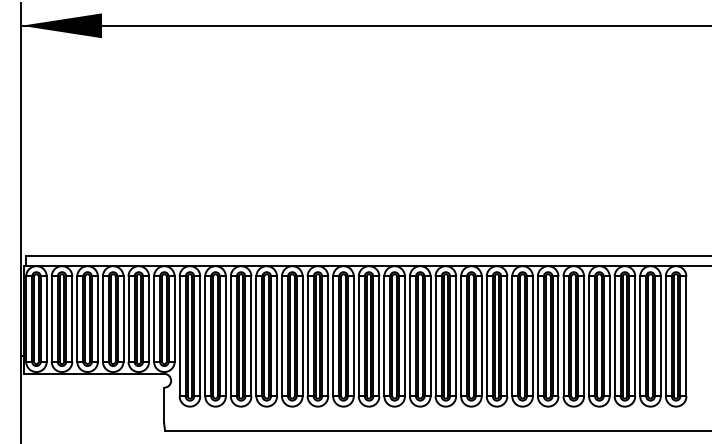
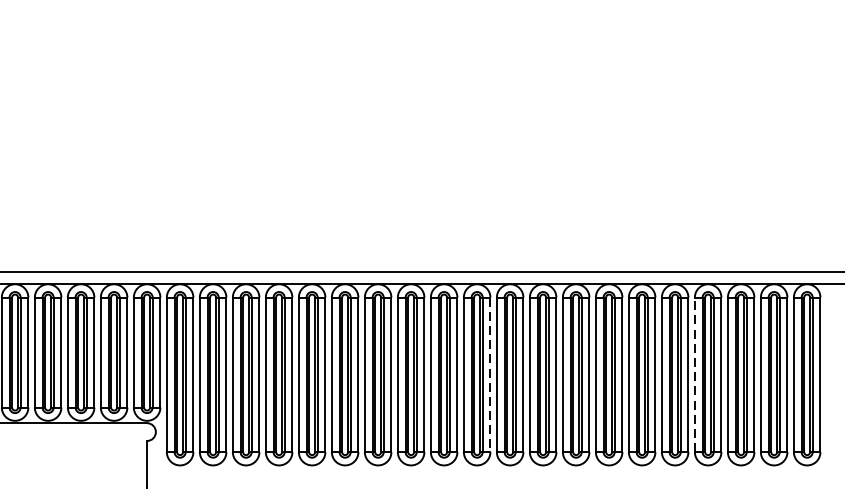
line: (430, 336) -> (490, 374), solid -> dashed
line: (589, 336) -> (695, 374), solid -> dashed

